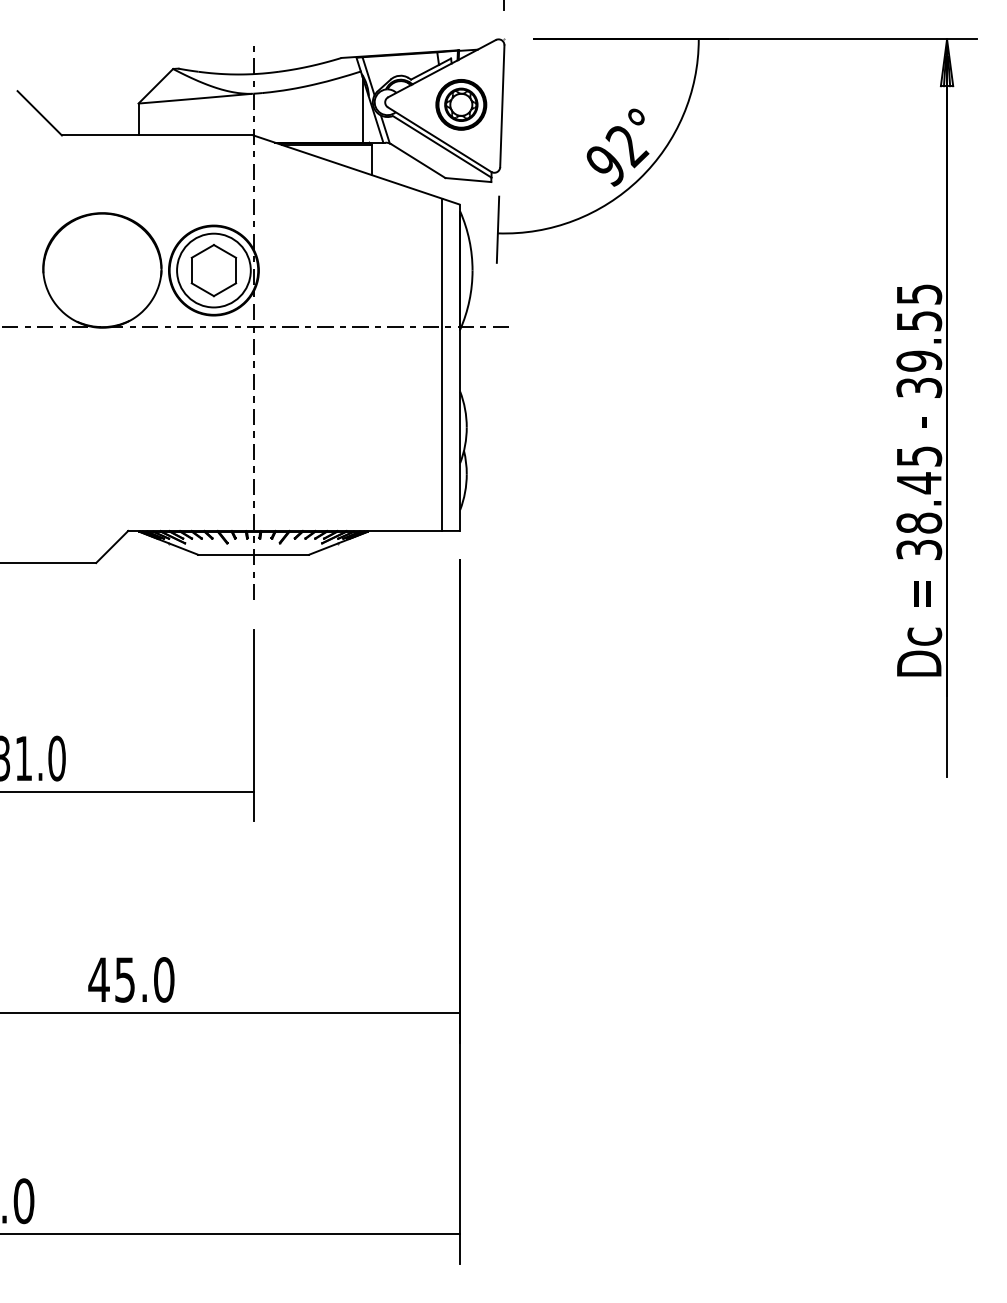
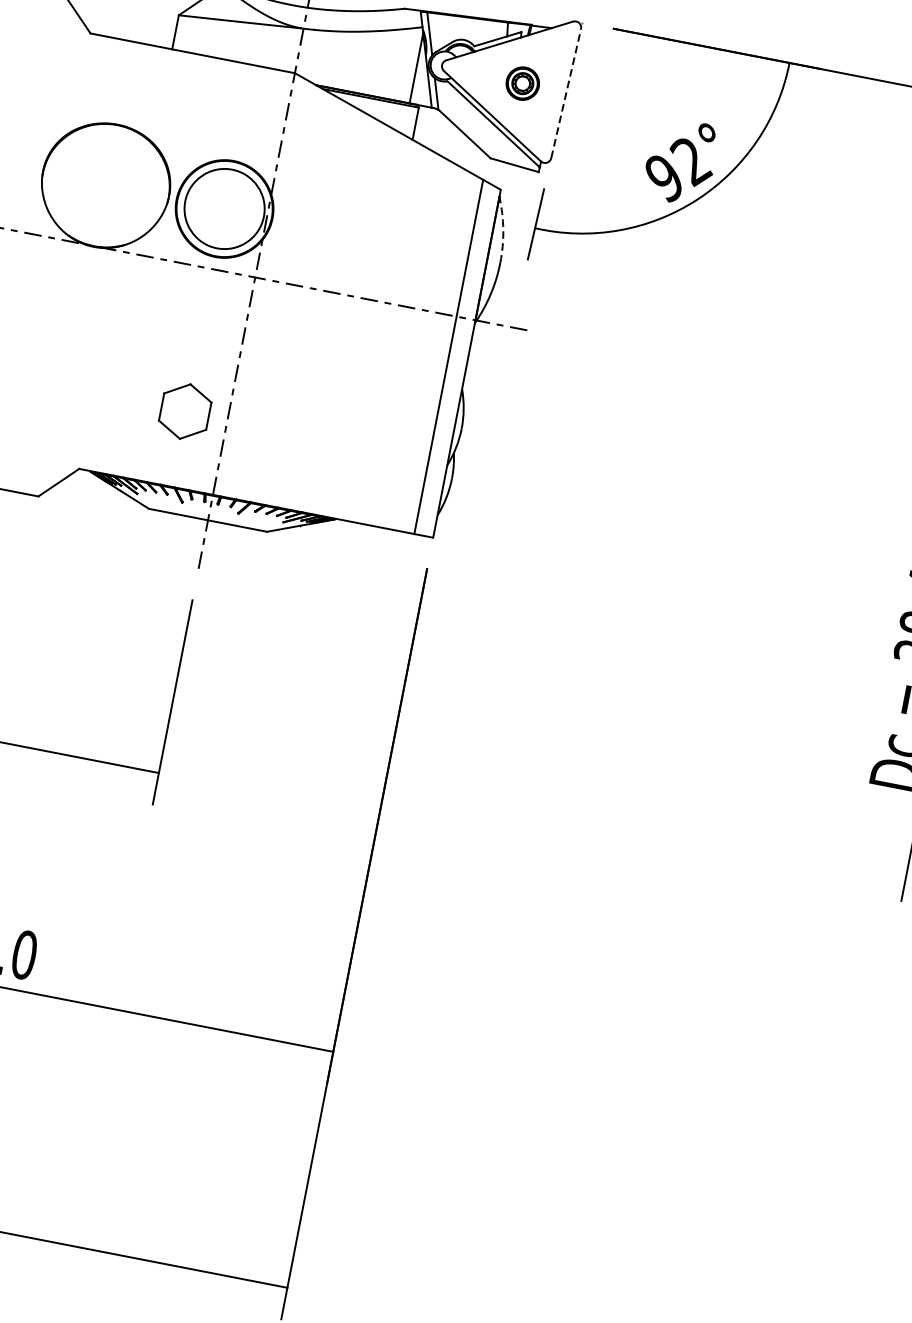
part: (461, 104) -> (523, 83), size x0.6
line: (502, 106) -> (566, 93), solid -> dashed
arc: (469, 240) -> (503, 229), solid -> dashed
part: (213, 270) -> (184, 411), moved

